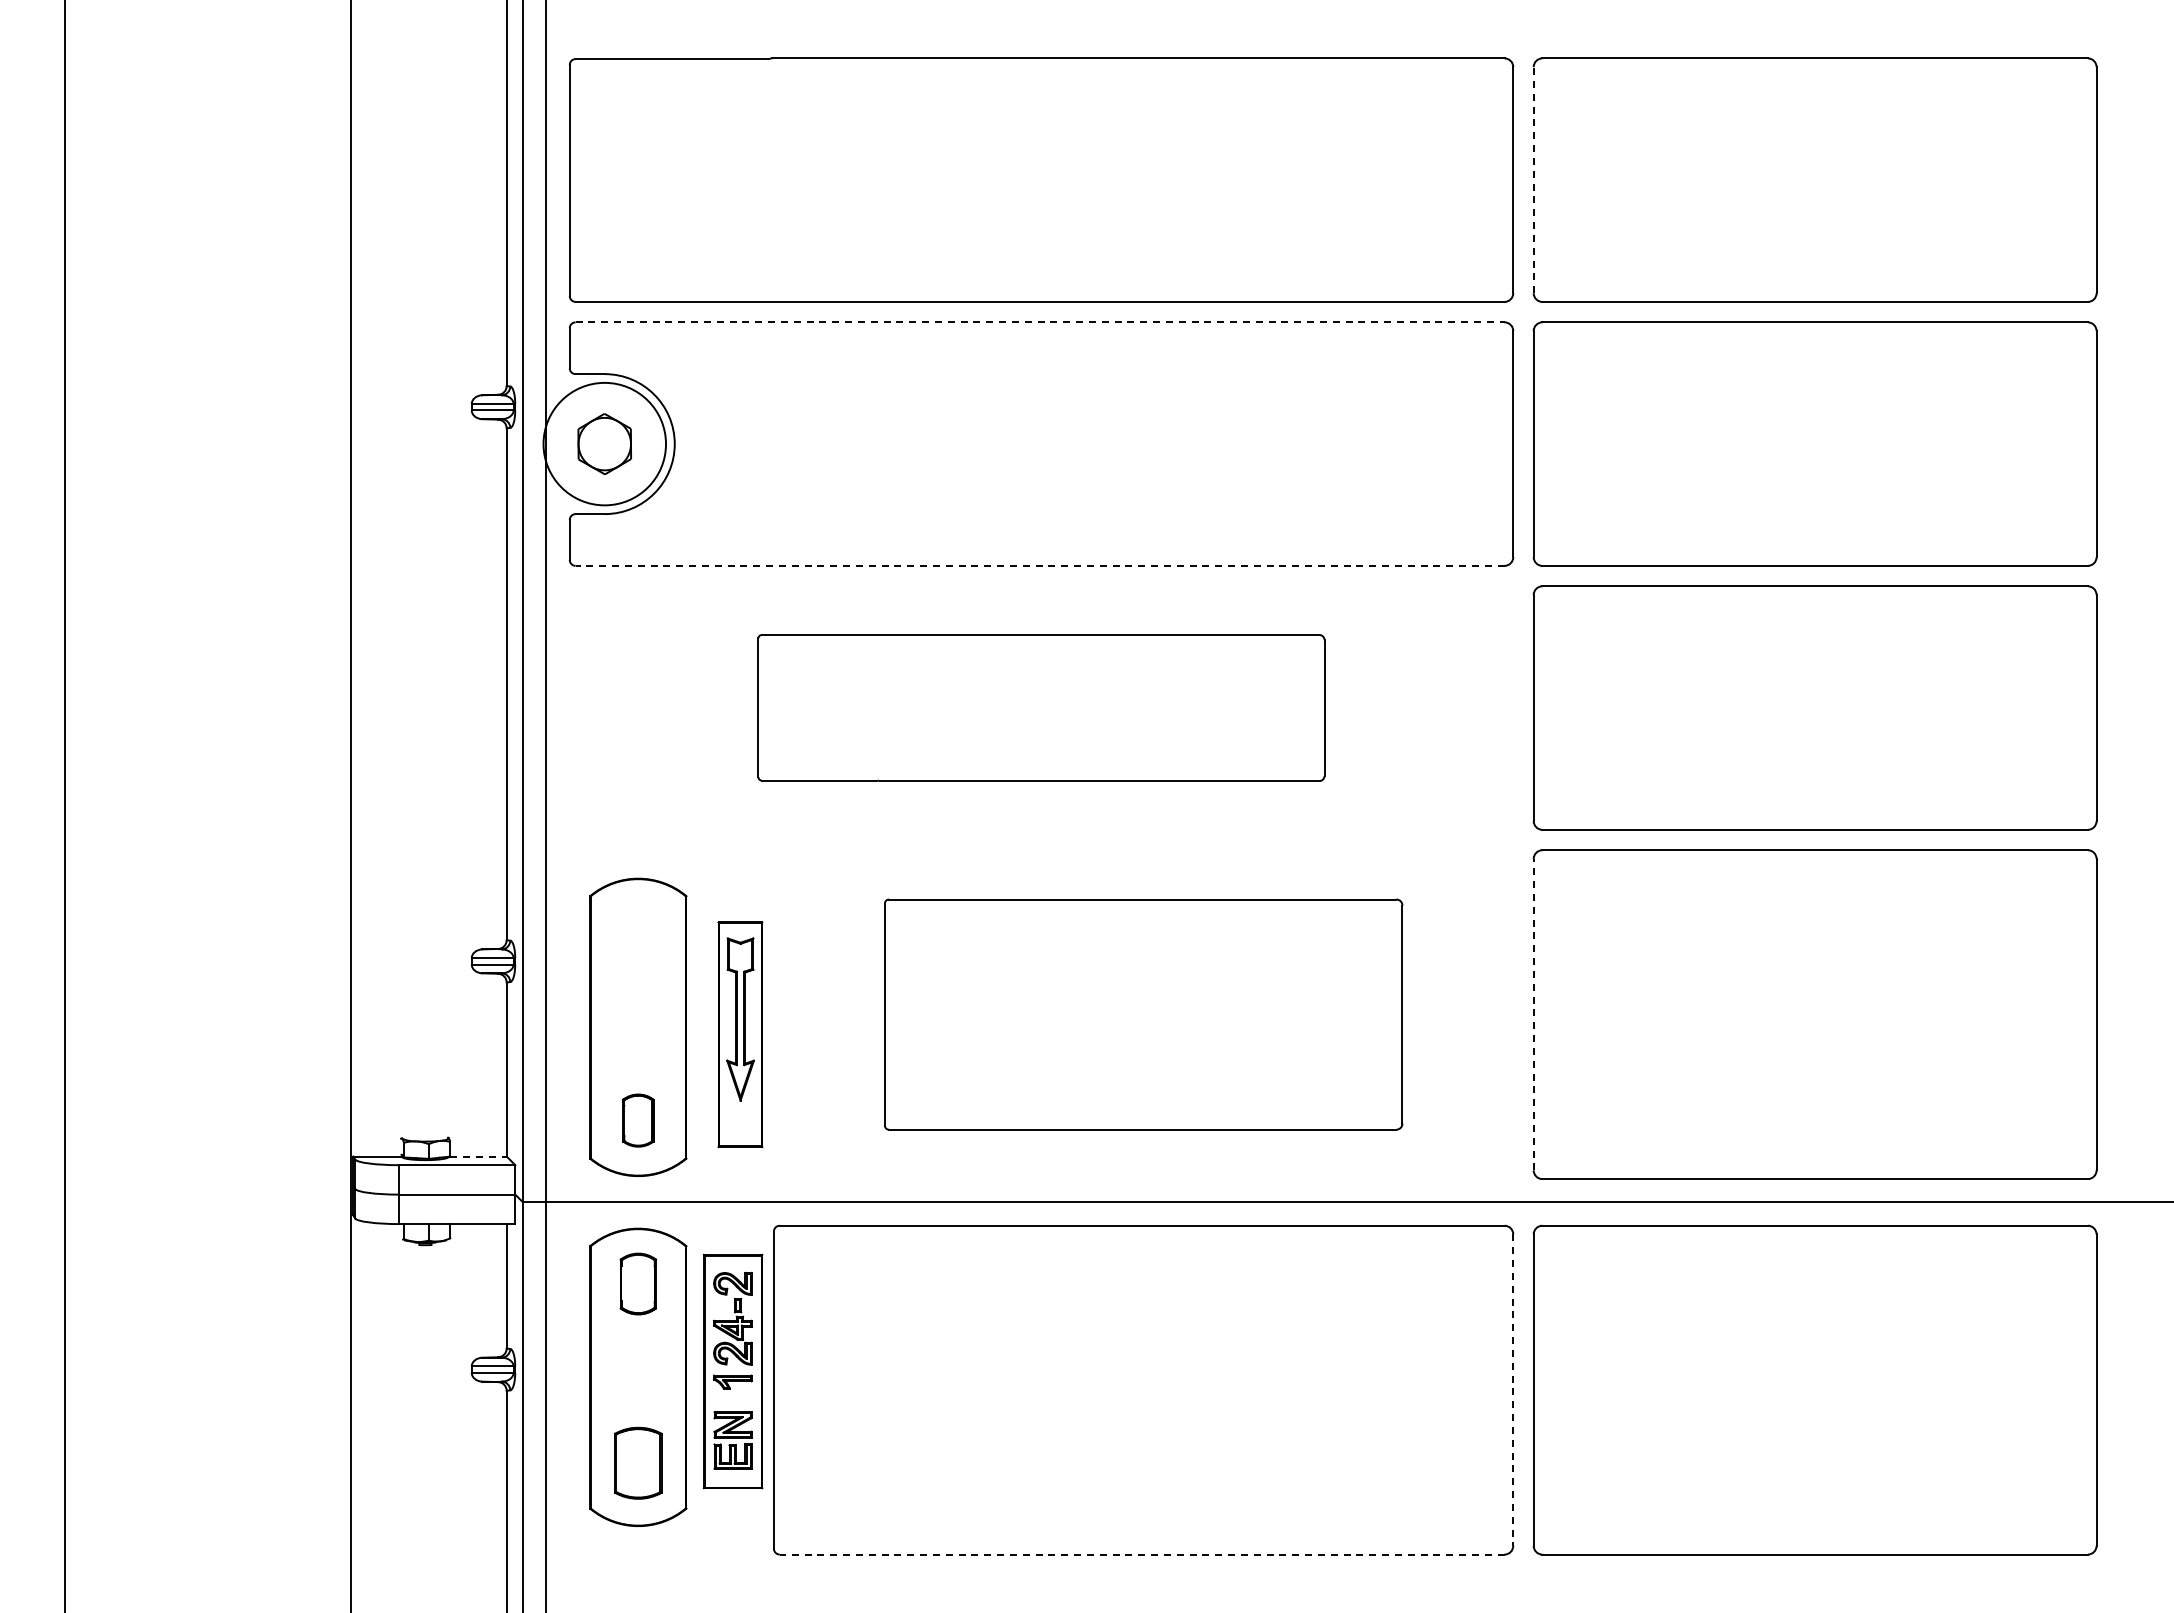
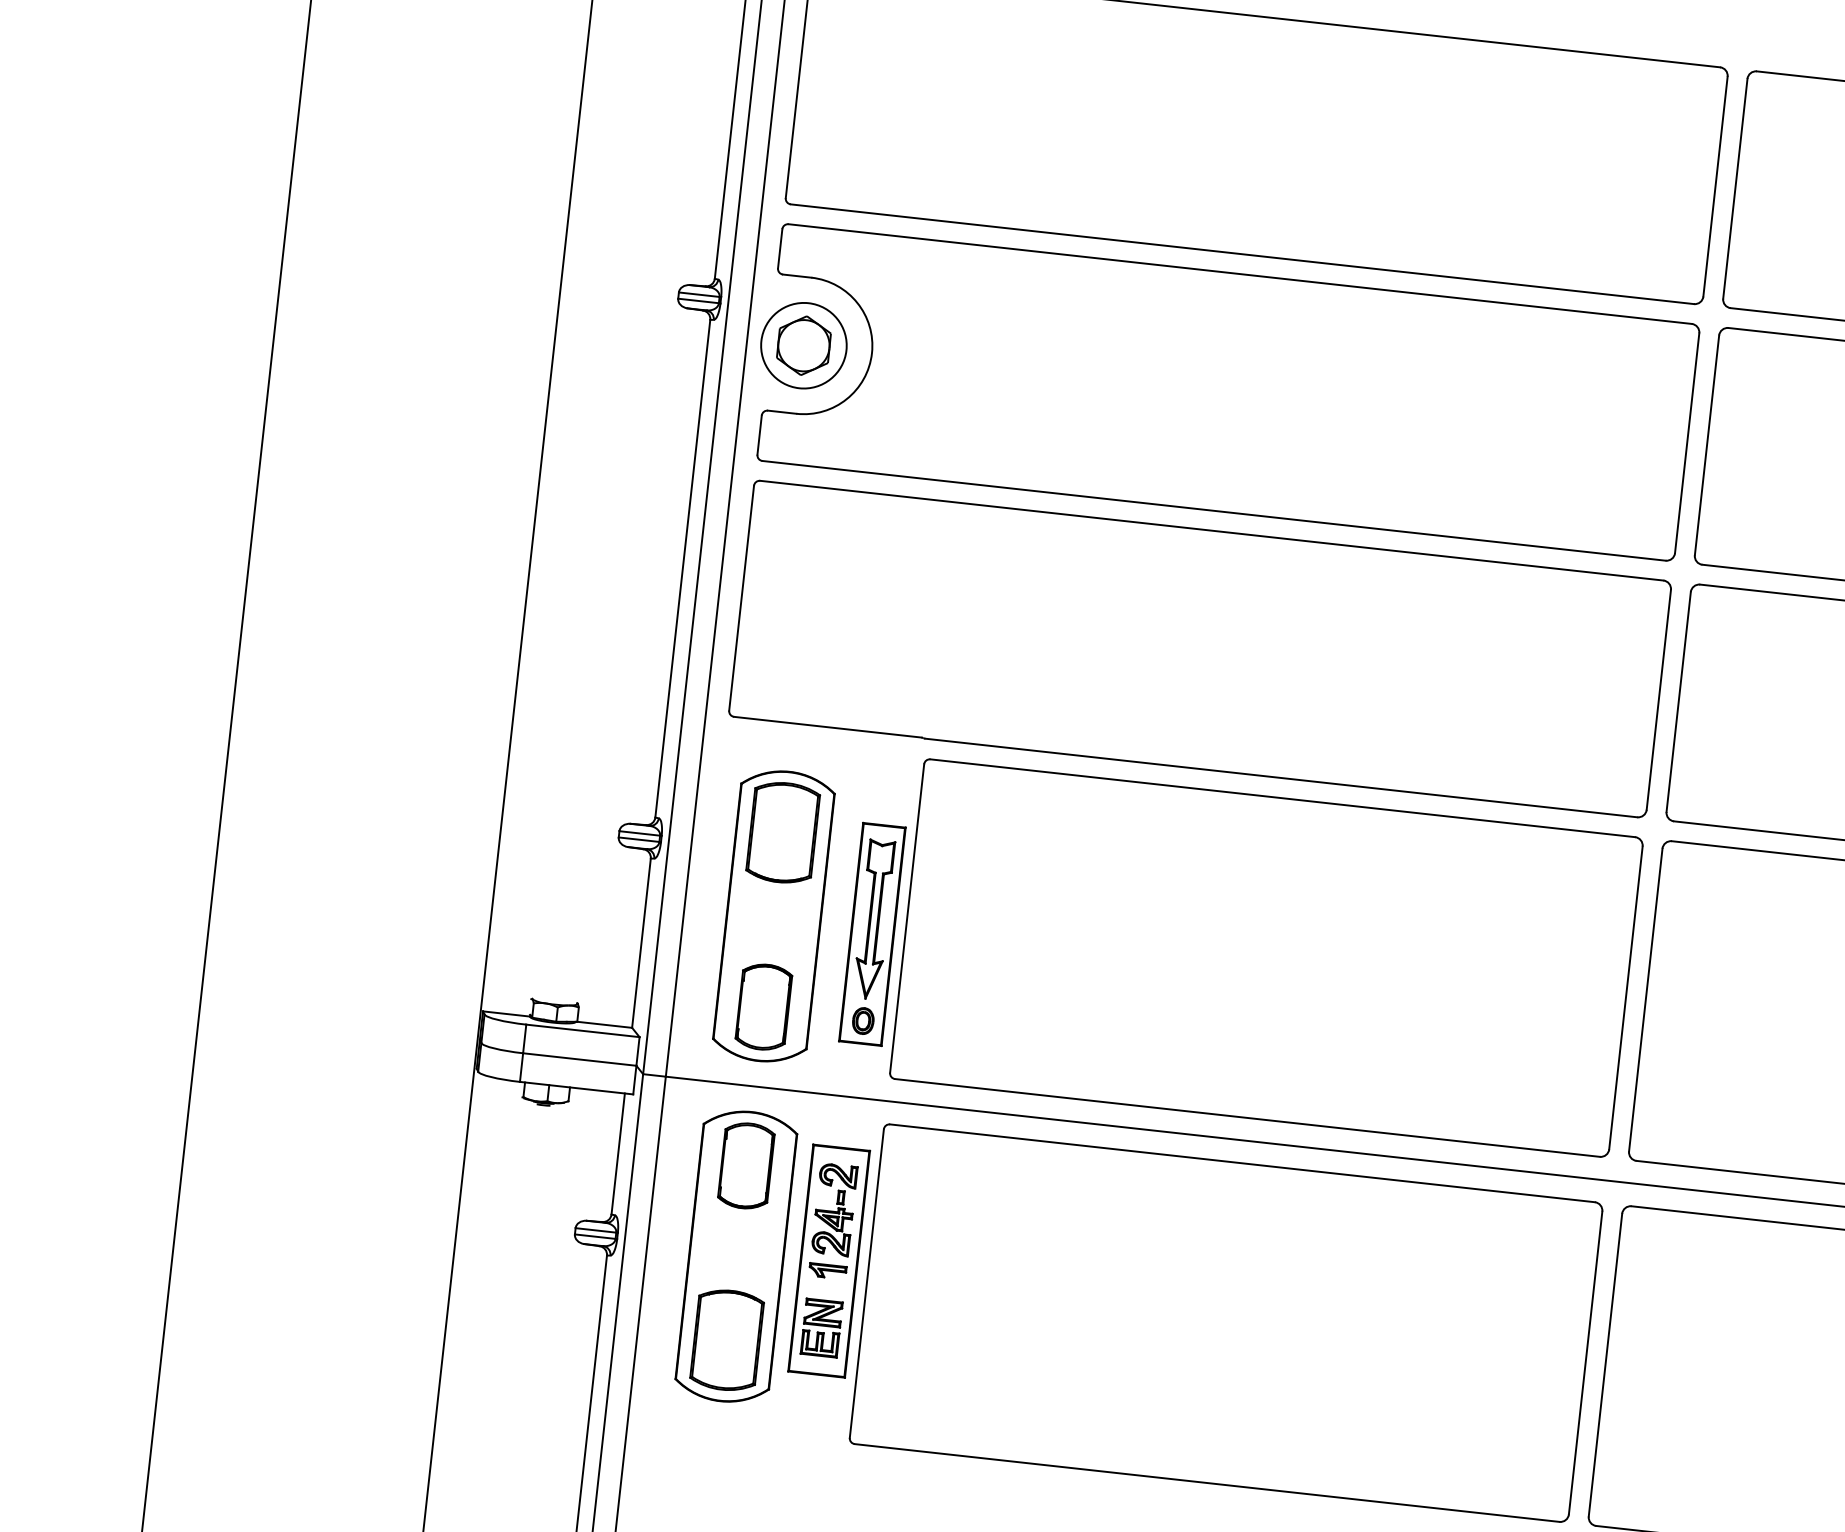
line: (1533, 179) -> (1735, 188), dashed -> solid
line: (1040, 322) -> (1240, 274), dashed -> solid
circle: (604, 443) -> (803, 345), size x0.71
line: (1039, 565) -> (1213, 510), dashed -> solid
part: (1041, 707) -> (1200, 648), size x1.67
part: (638, 940) -> (783, 831), added
part: (1143, 1014) -> (1266, 958), size x1.43
line: (1533, 1014) -> (1645, 999), dashed -> solid
part: (638, 1120) -> (764, 1006), size x1.67
part: (740, 1123) -> (862, 1020), added
line: (479, 1156) -> (605, 1024), dashed -> solid
part: (638, 1283) -> (746, 1165), size x1.43
line: (1513, 1390) -> (1585, 1363), dashed -> solid
part: (638, 1462) -> (727, 1339), size x1.43
line: (1141, 1554) -> (1206, 1482), dashed -> solid

